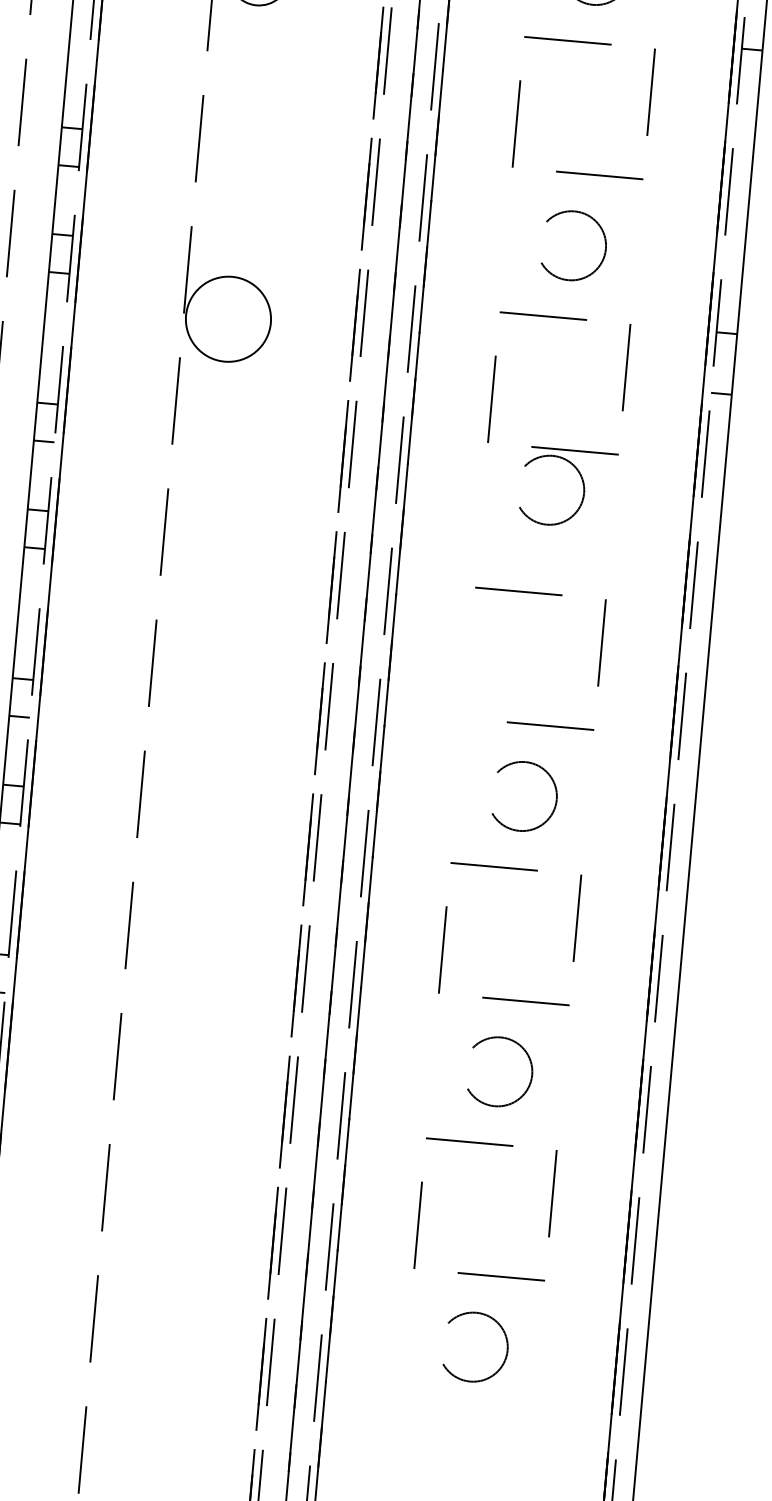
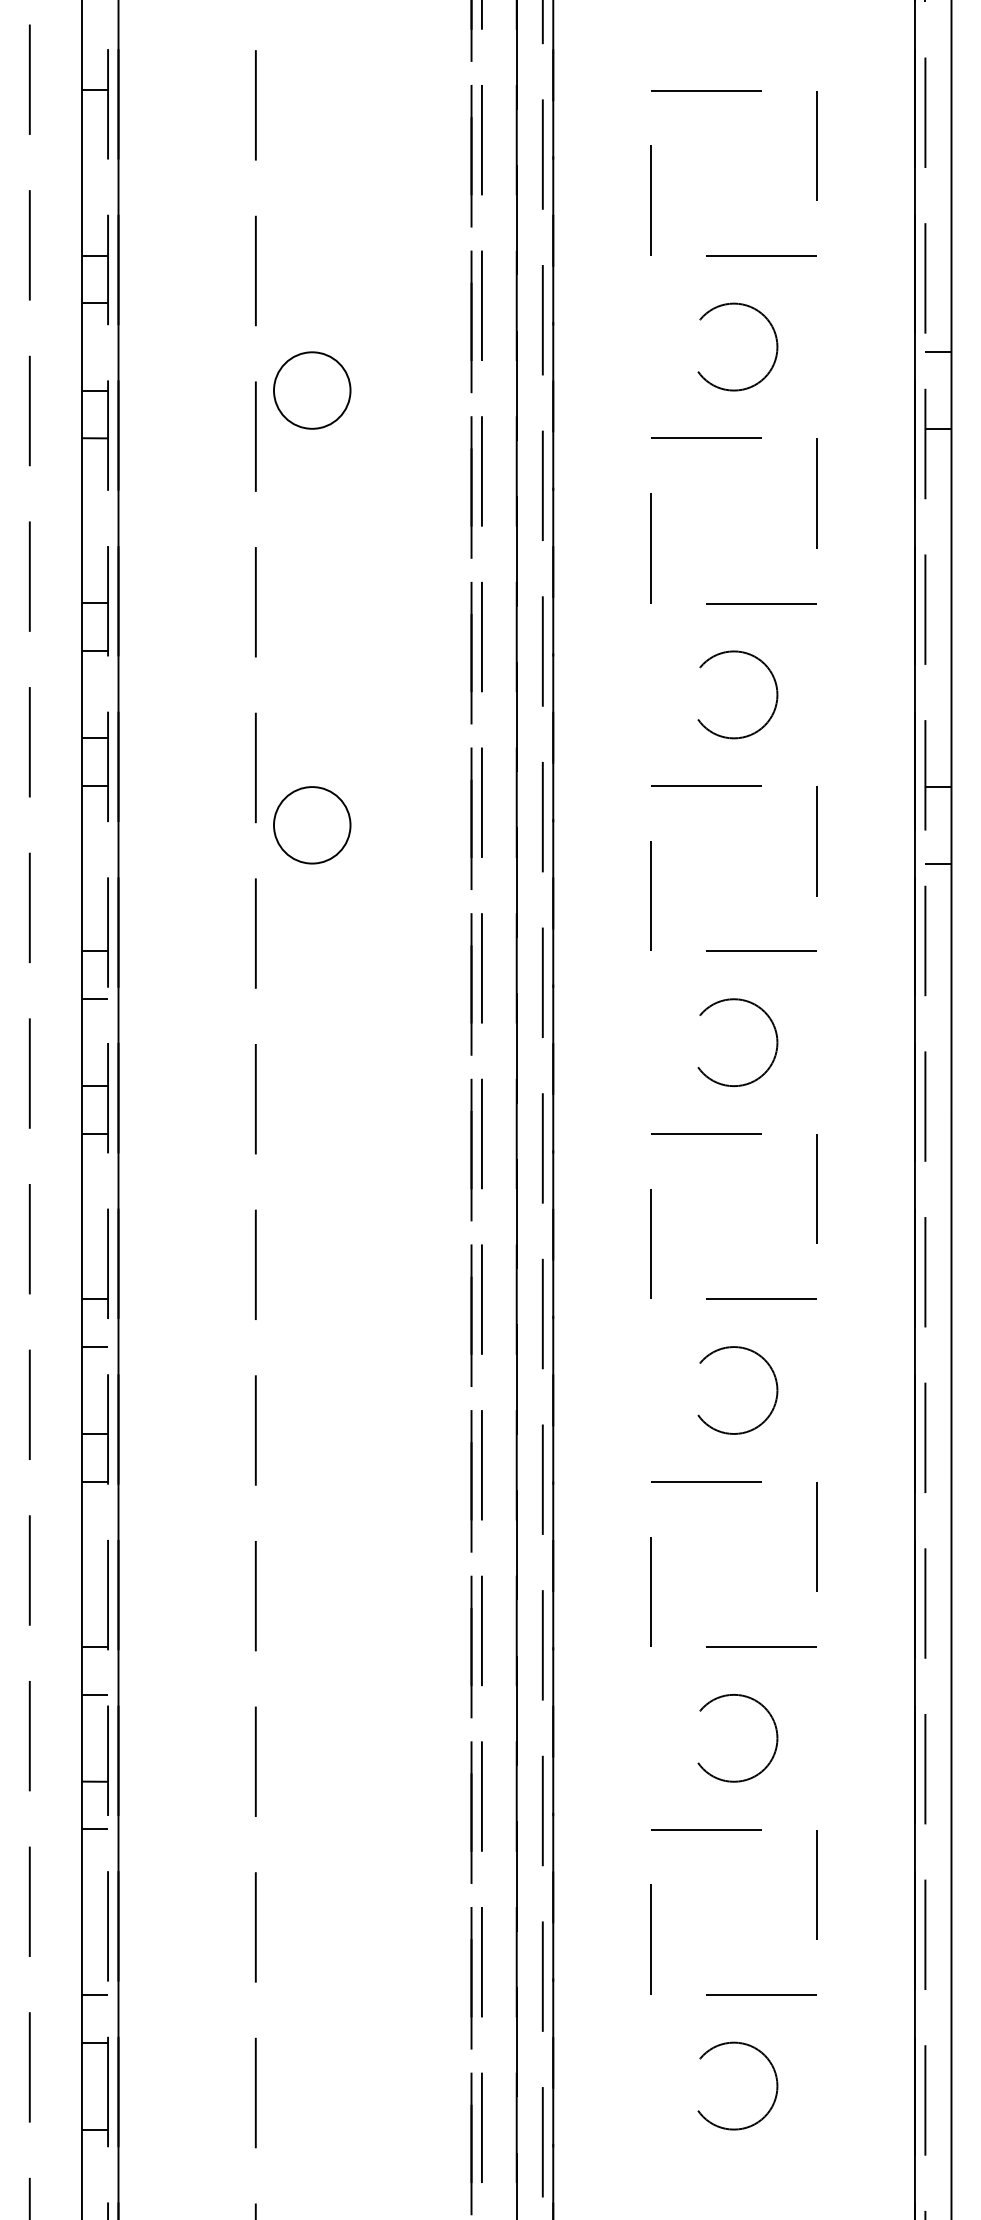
circle: (228, 319) -> (312, 825), size x0.71
circle: (552, 490) -> (737, 1042), moved
line: (466, 674) -> (650, 1243), added

